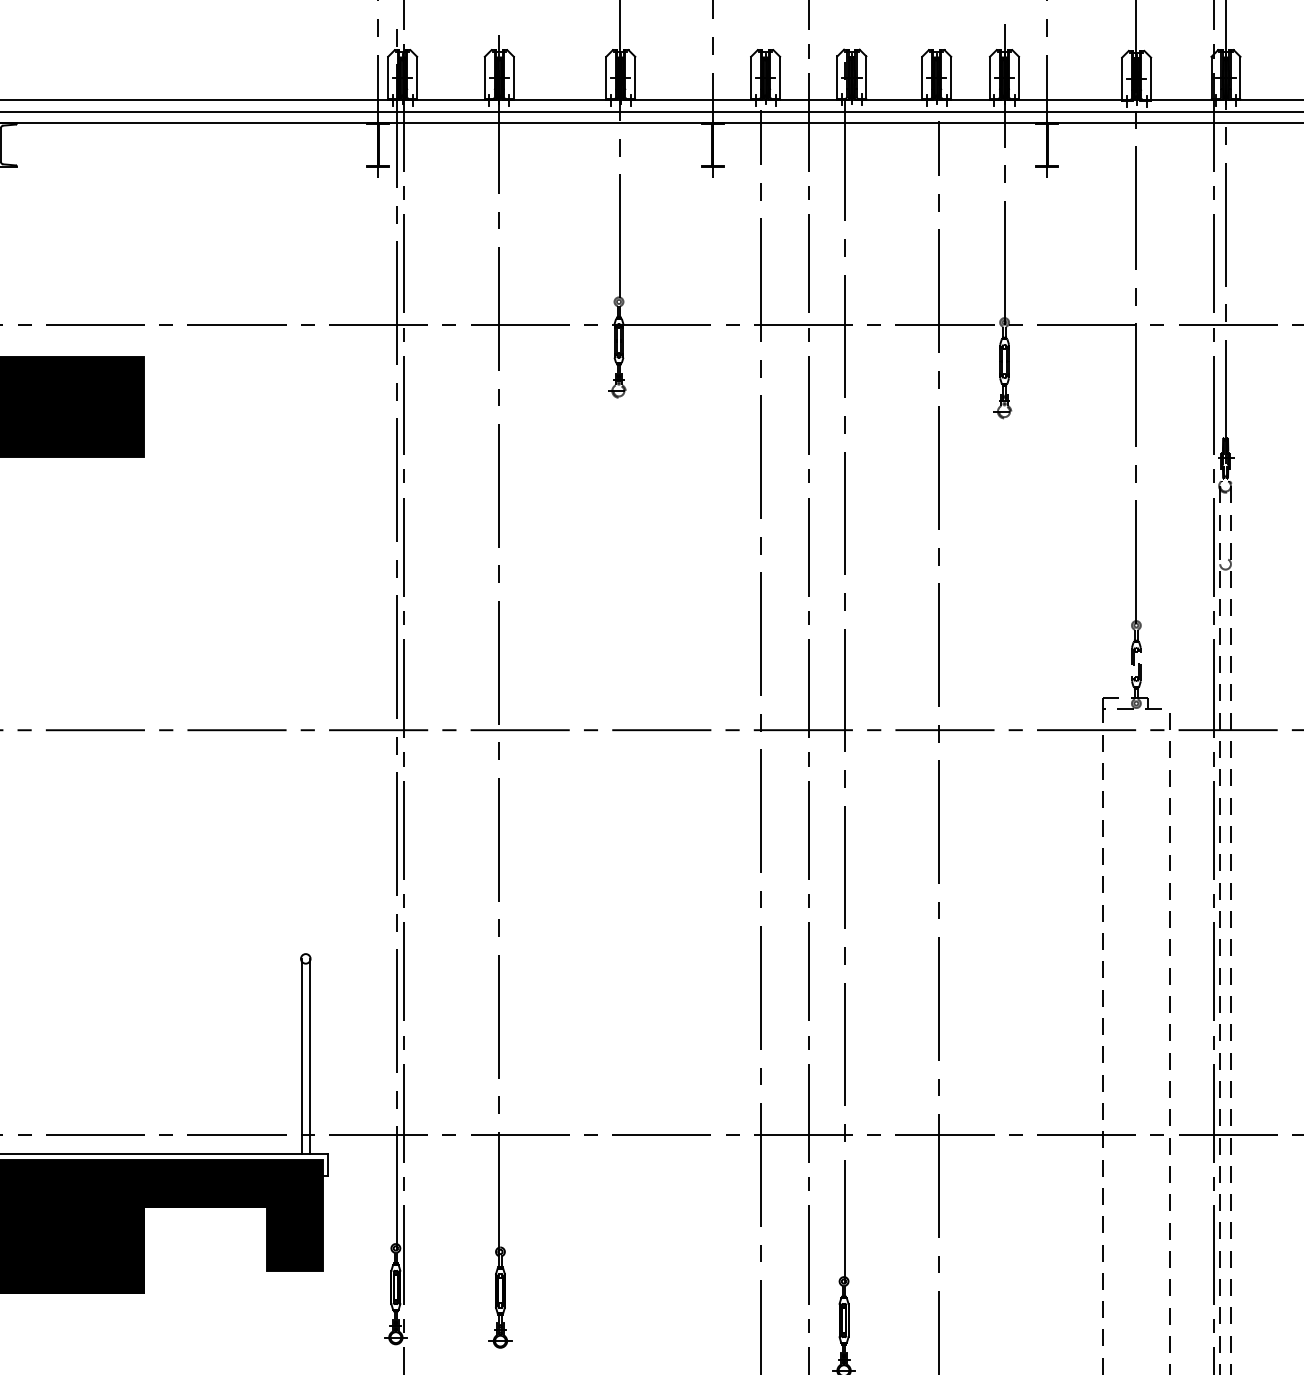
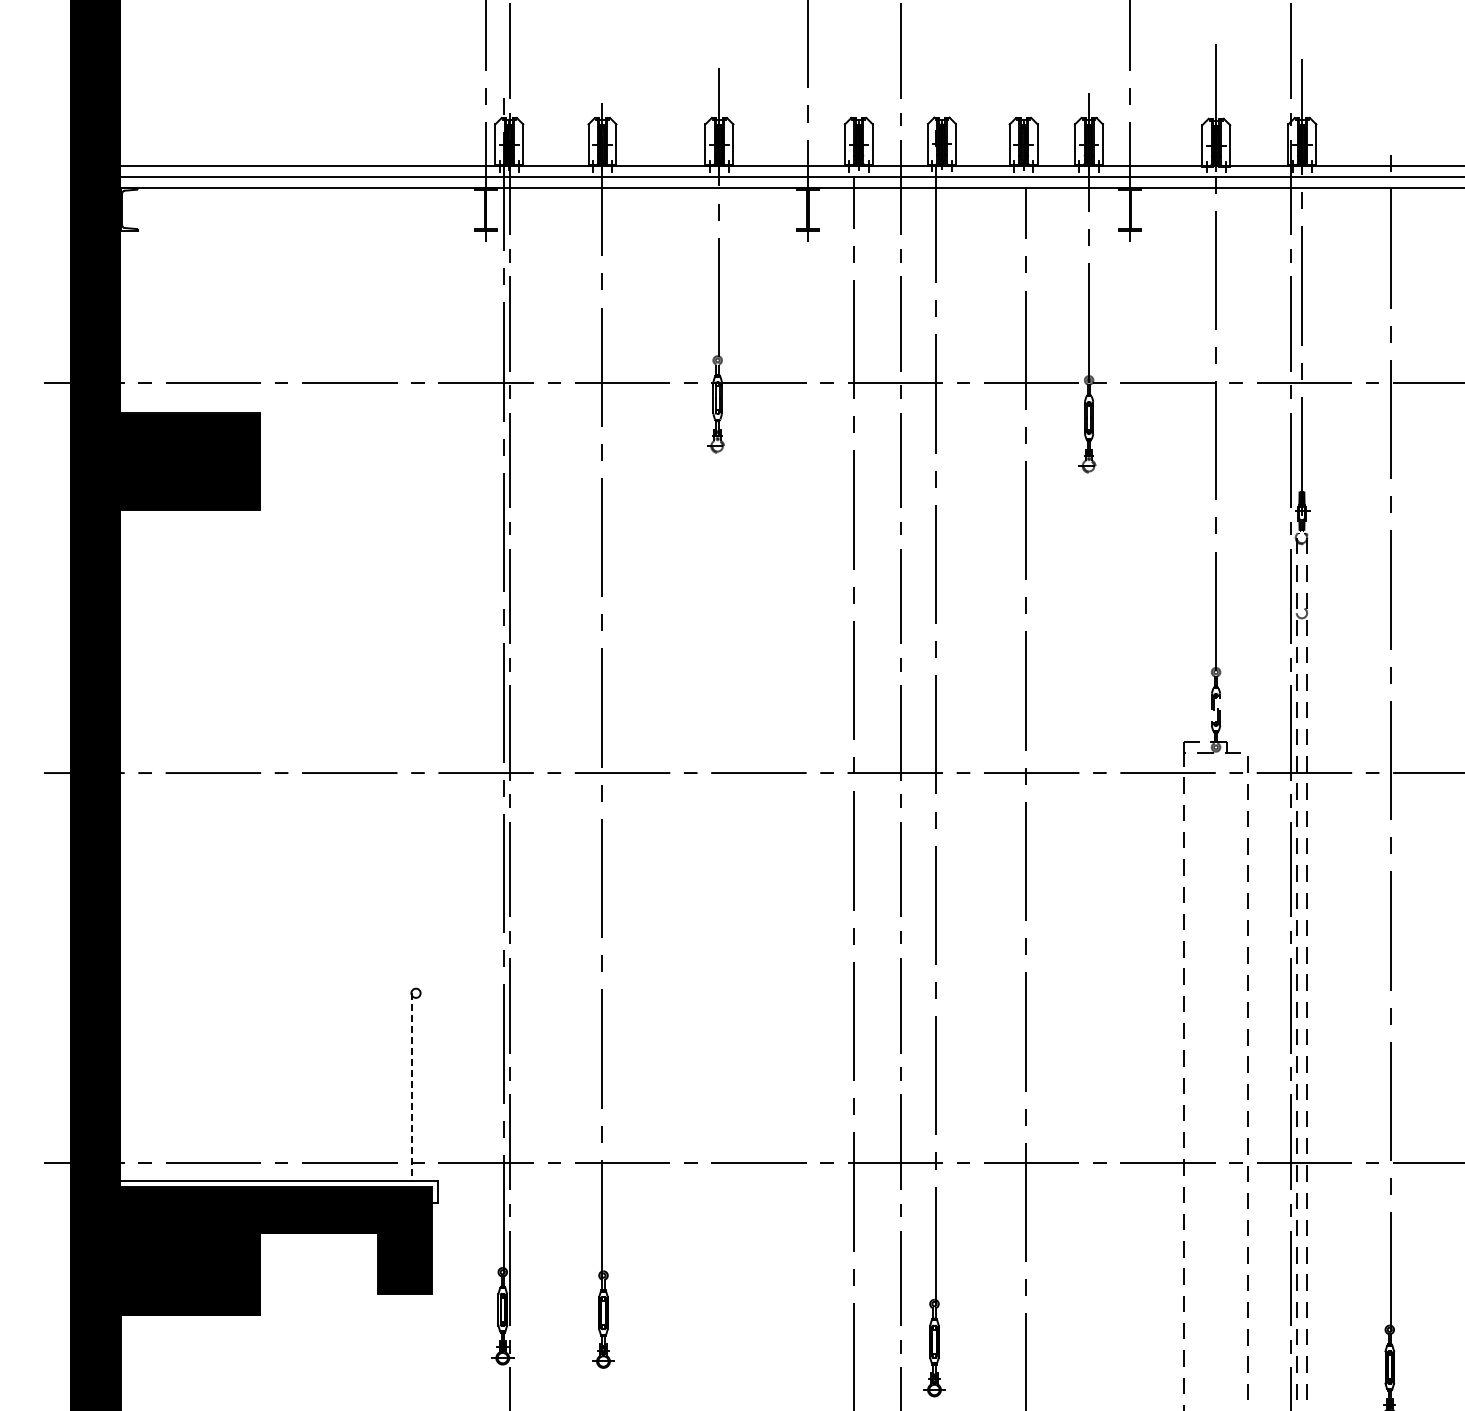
line: (302, 1056) -> (412, 1087), solid -> dashed
line: (309, 1056) -> (419, 1087), removed

